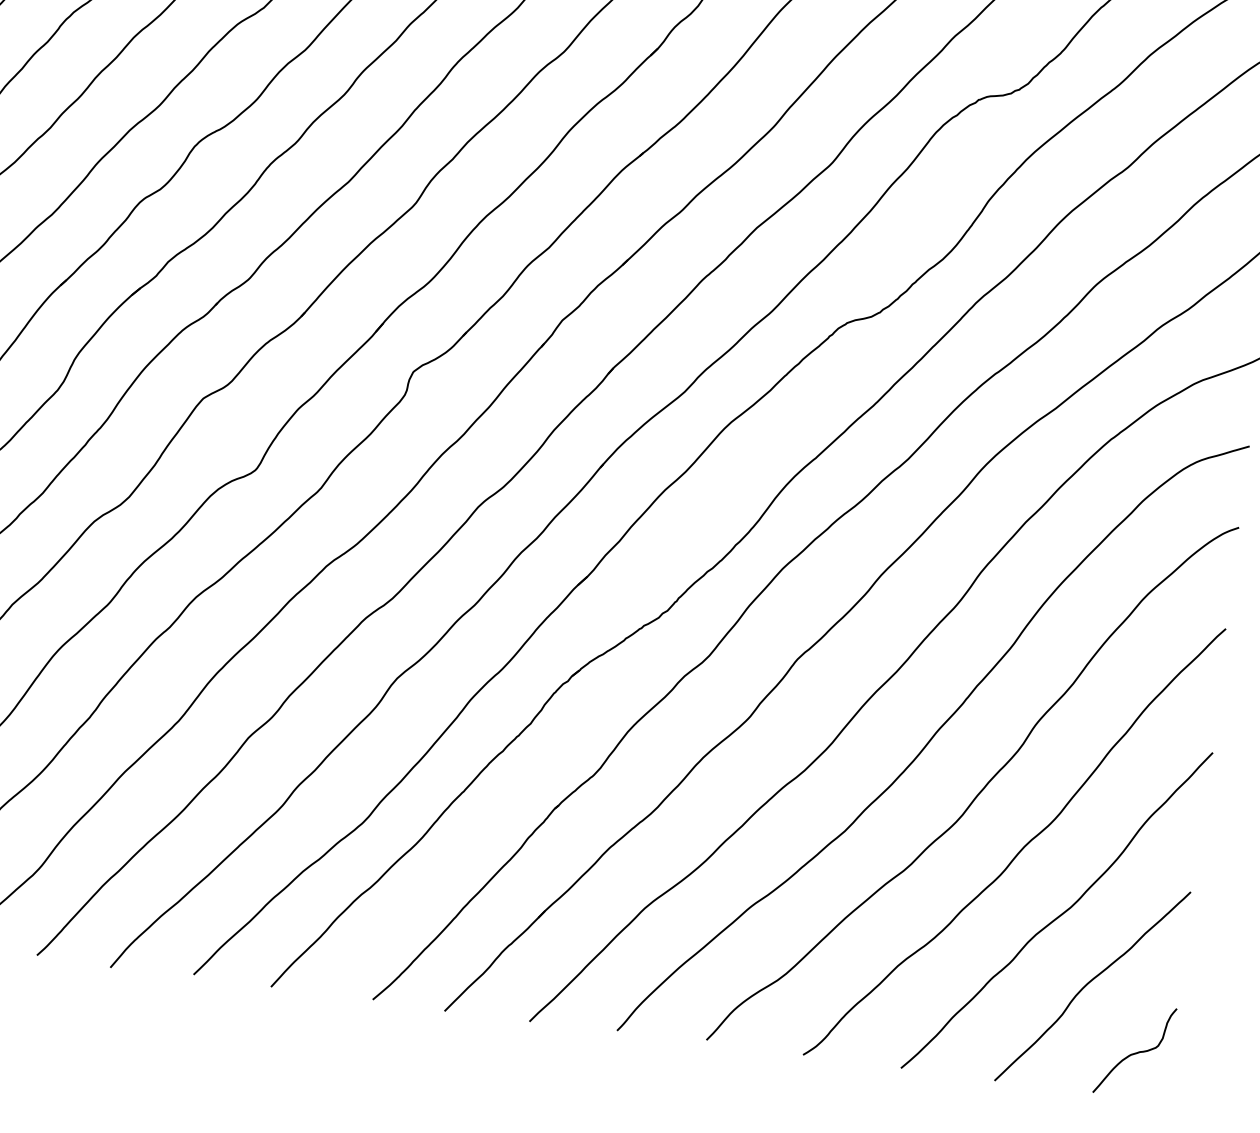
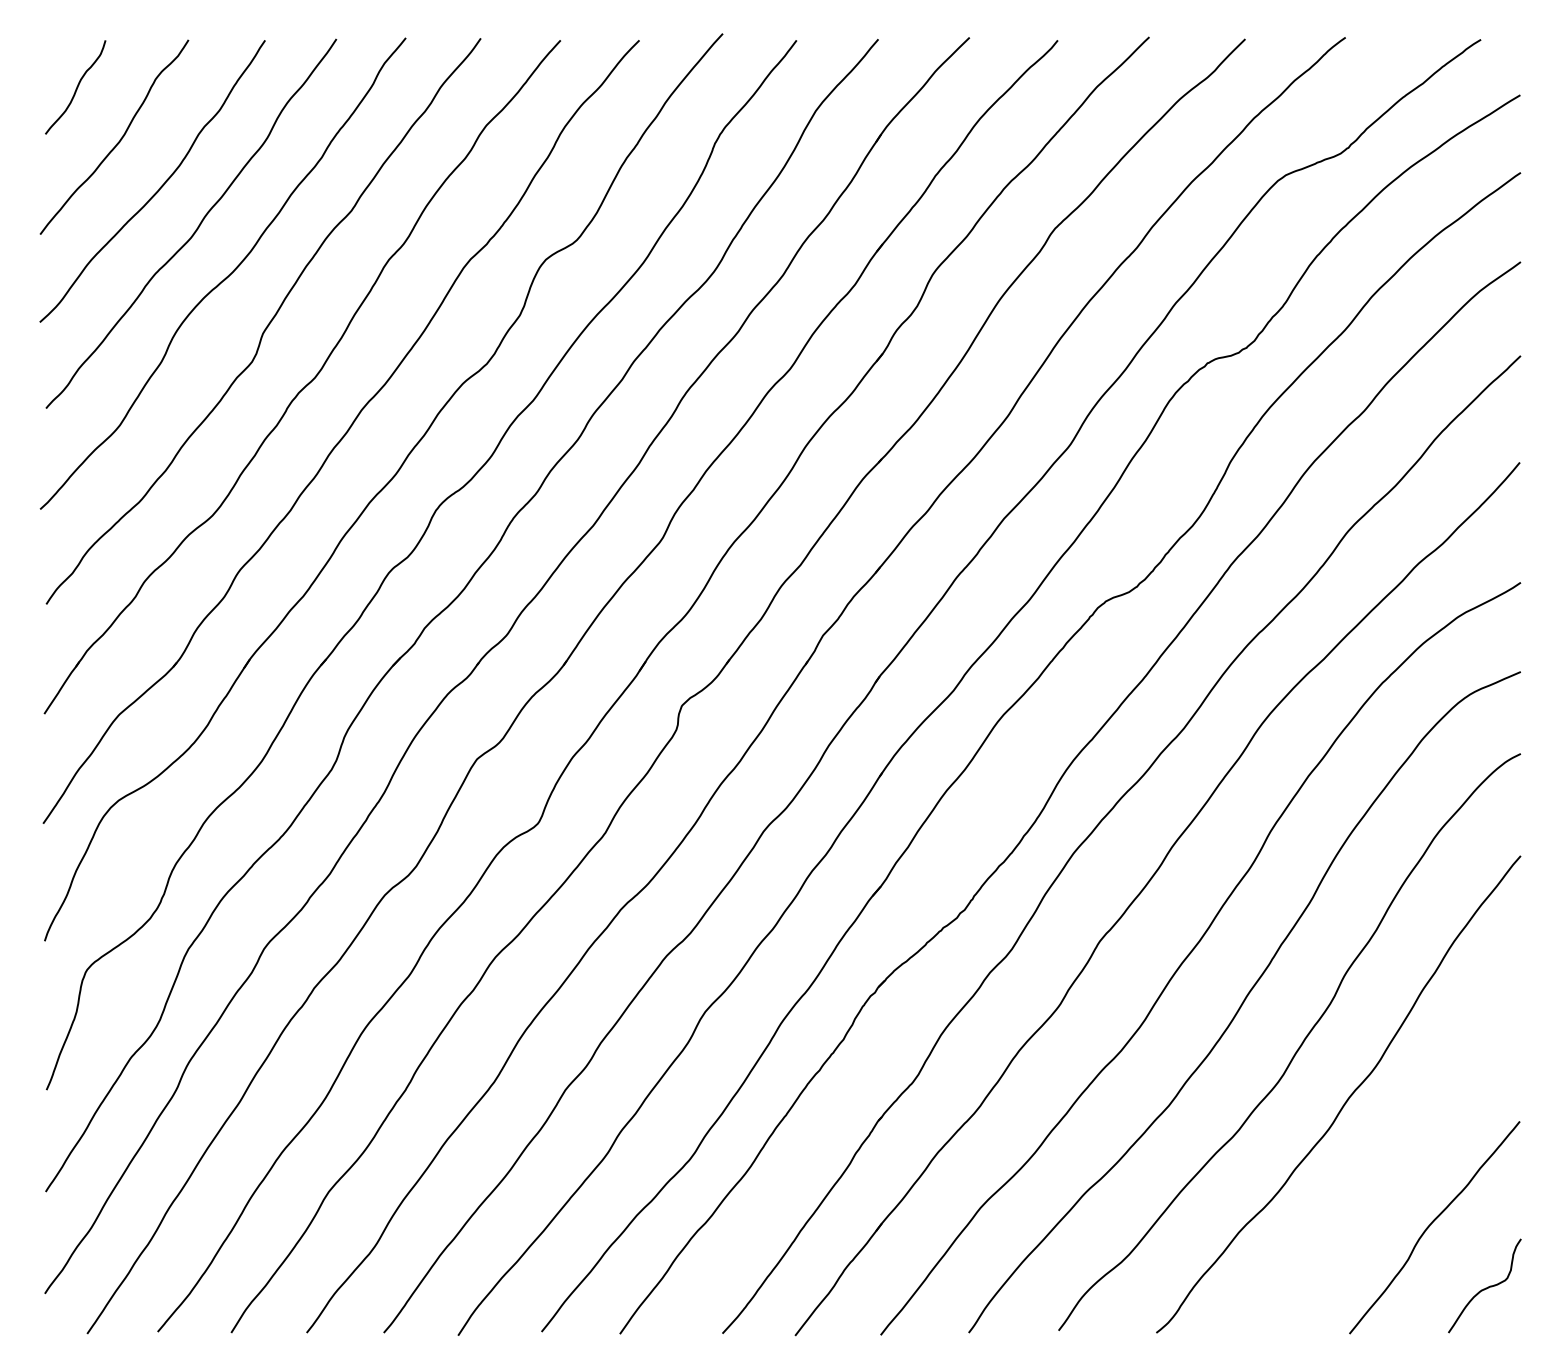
curve: (1060, 914) -> (1393, 1160), removed

